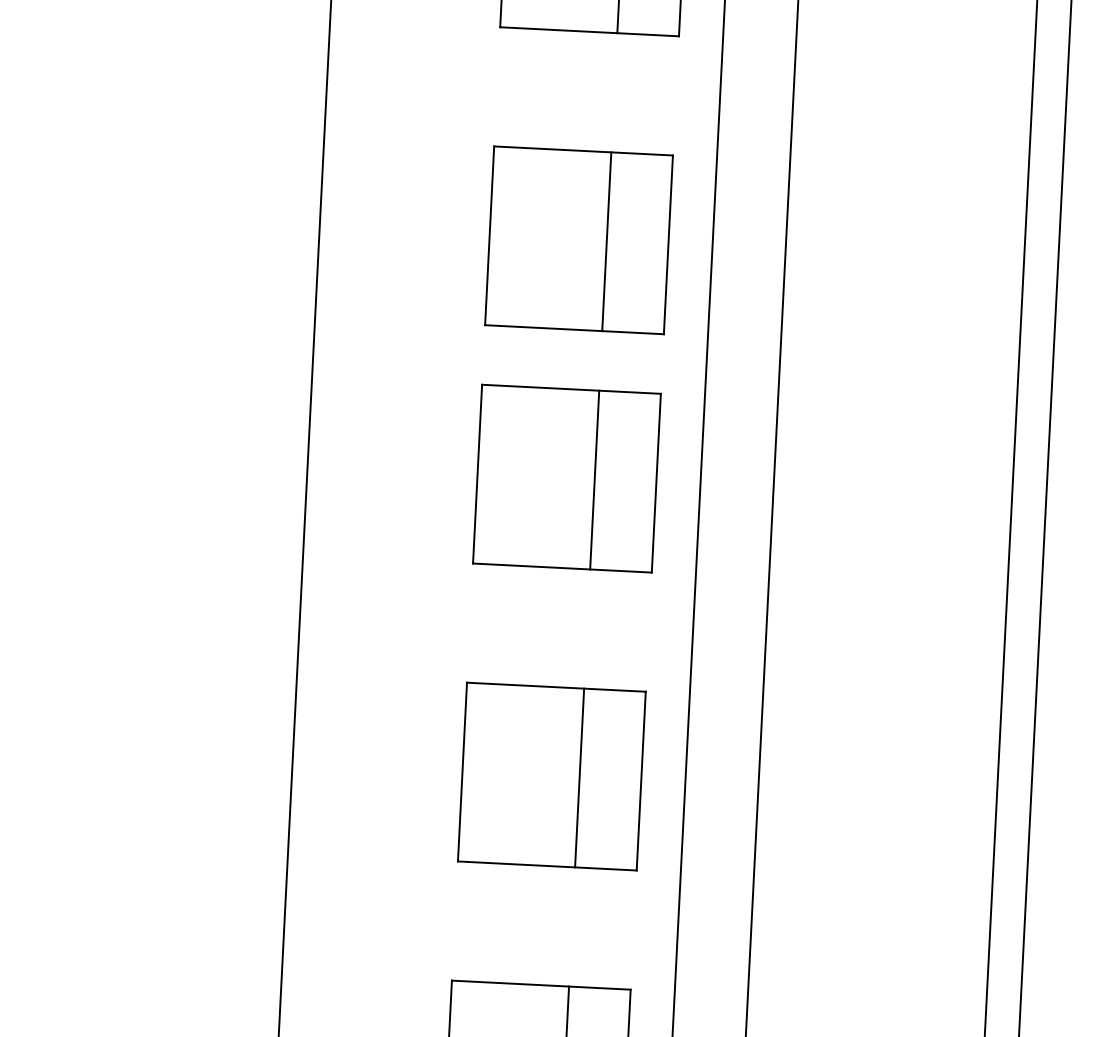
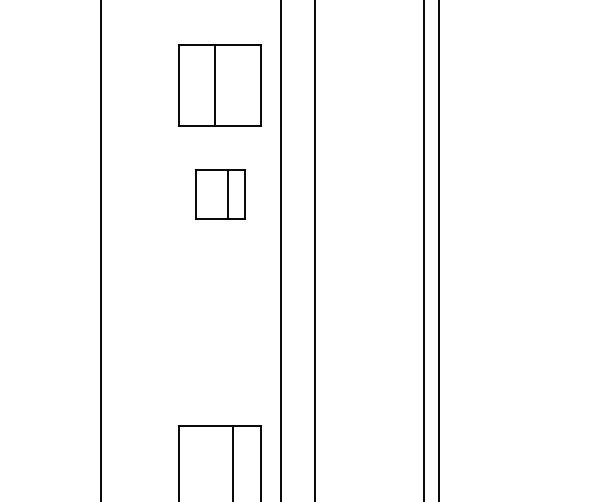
line: (606, 241) -> (214, 85), moved
part: (565, 478) -> (219, 194), size x0.6
part: (550, 775) -> (219, 330), removed

